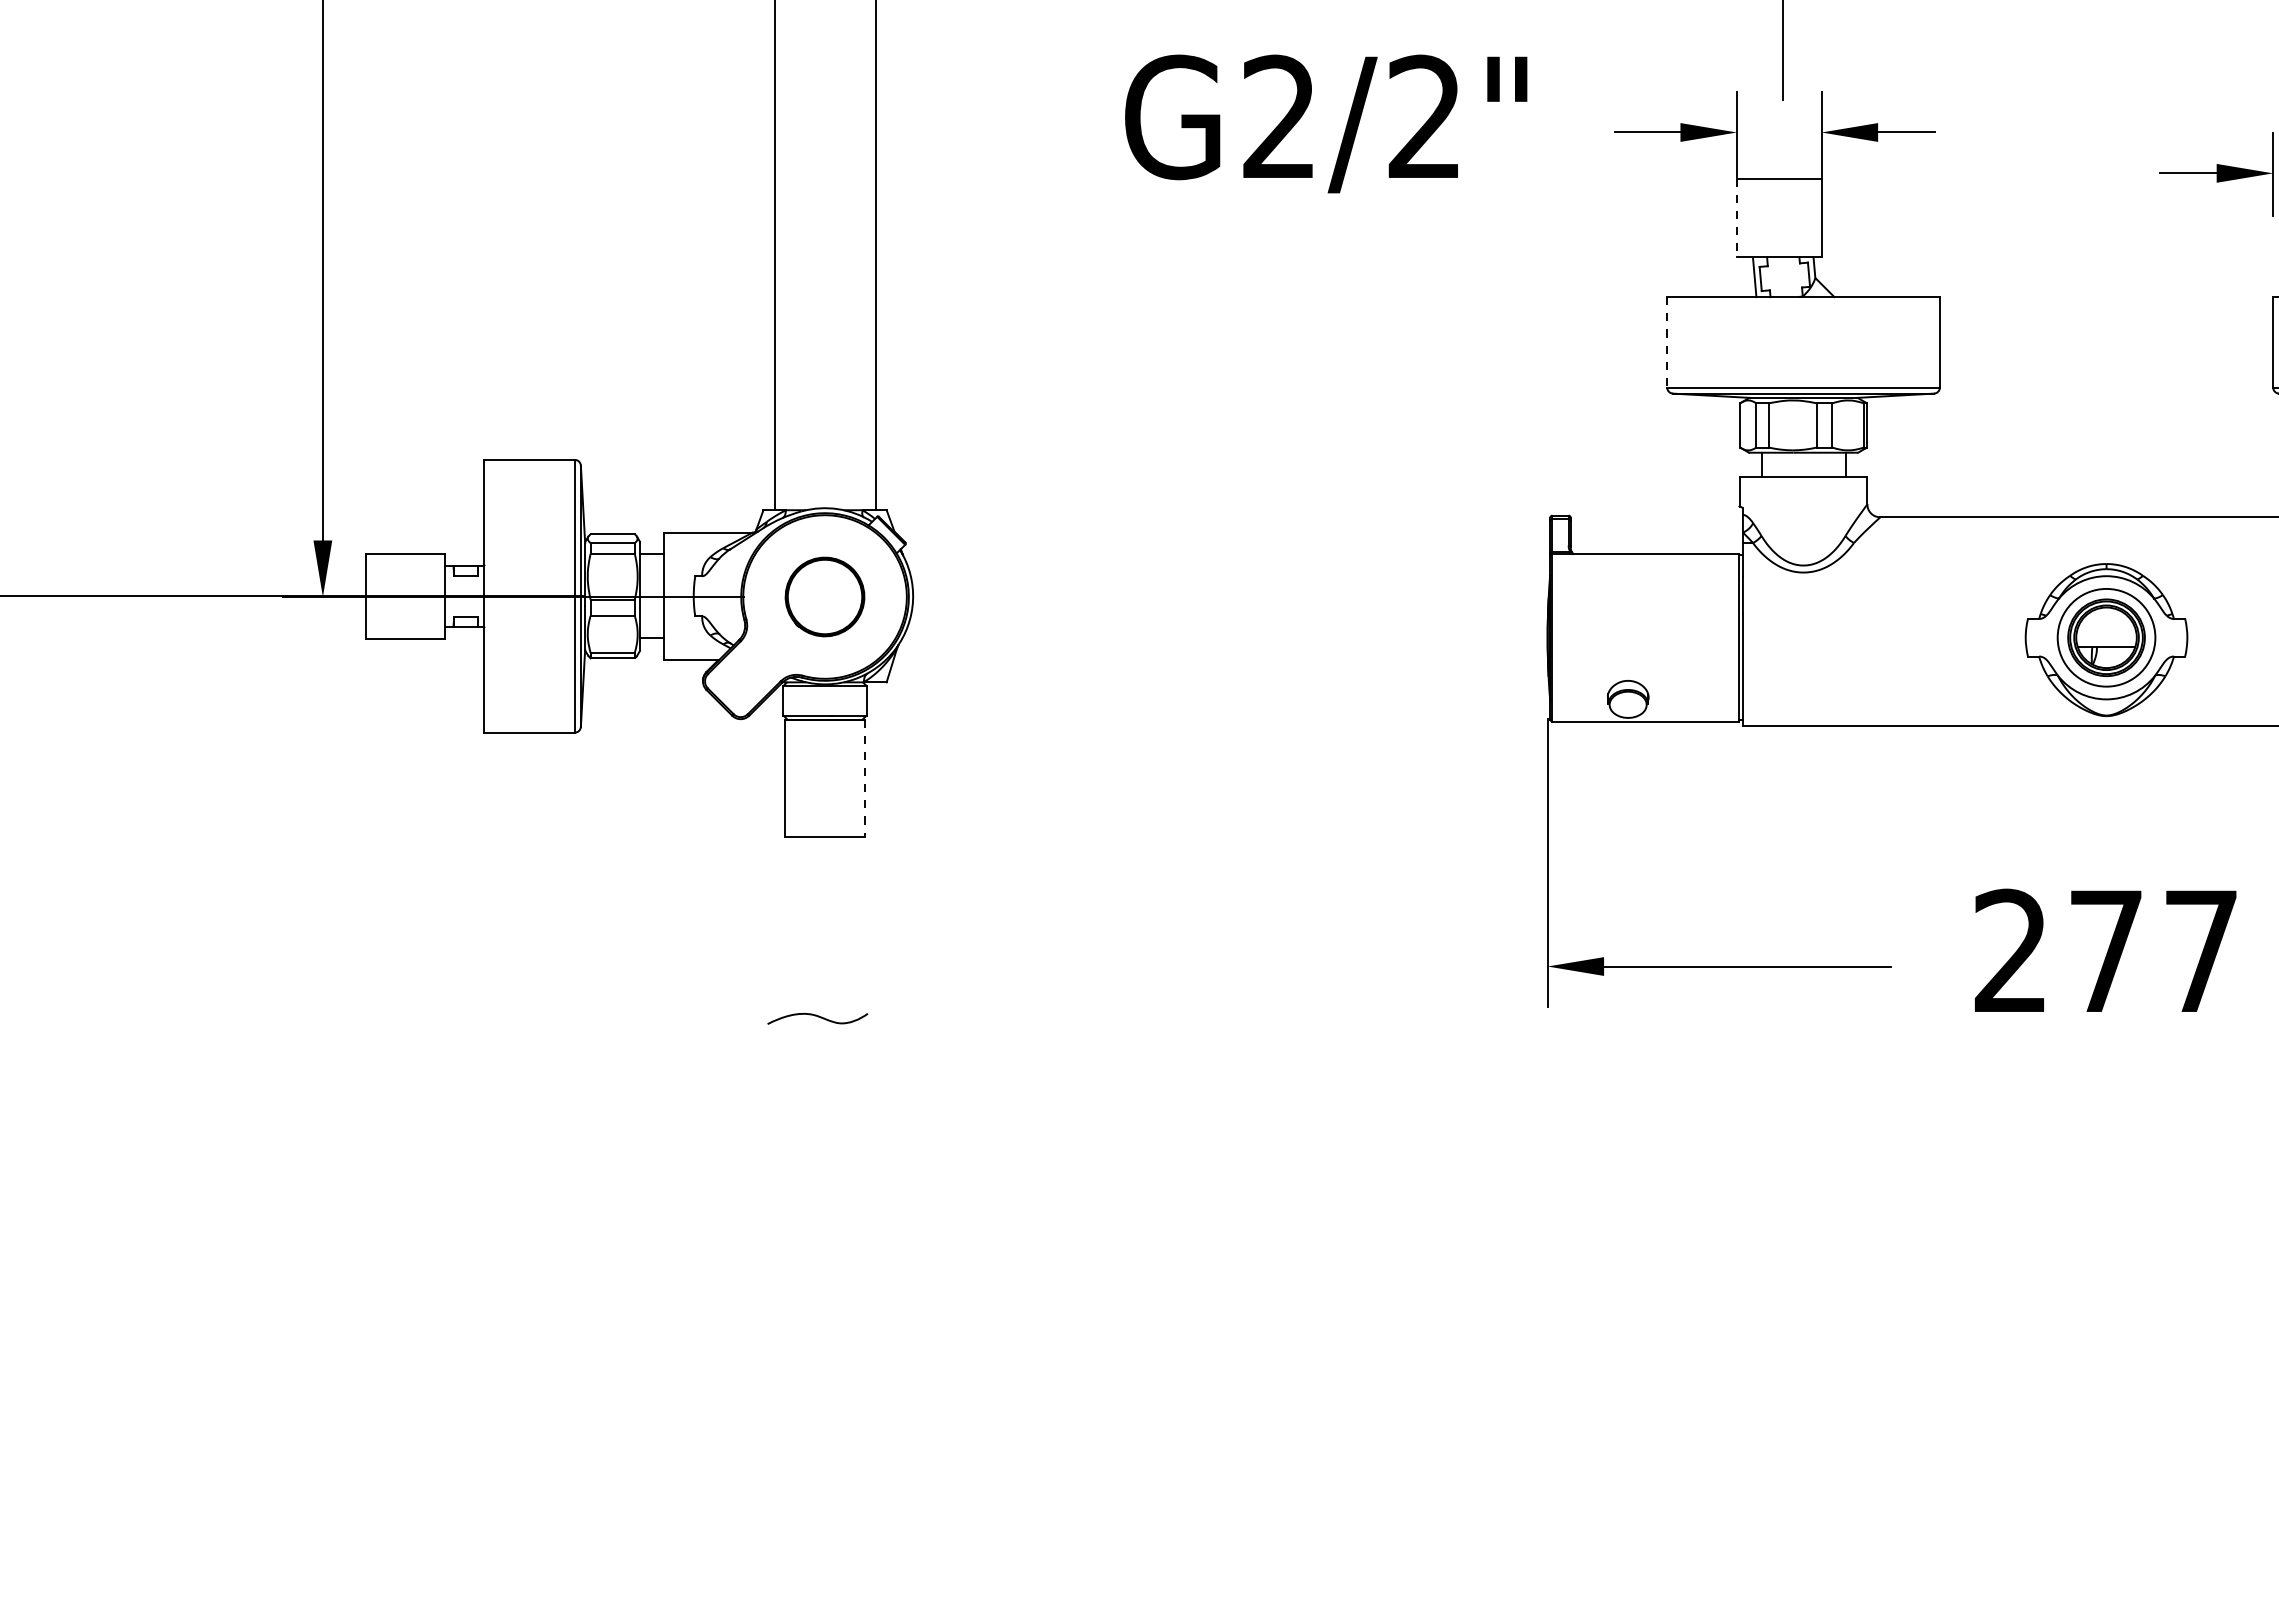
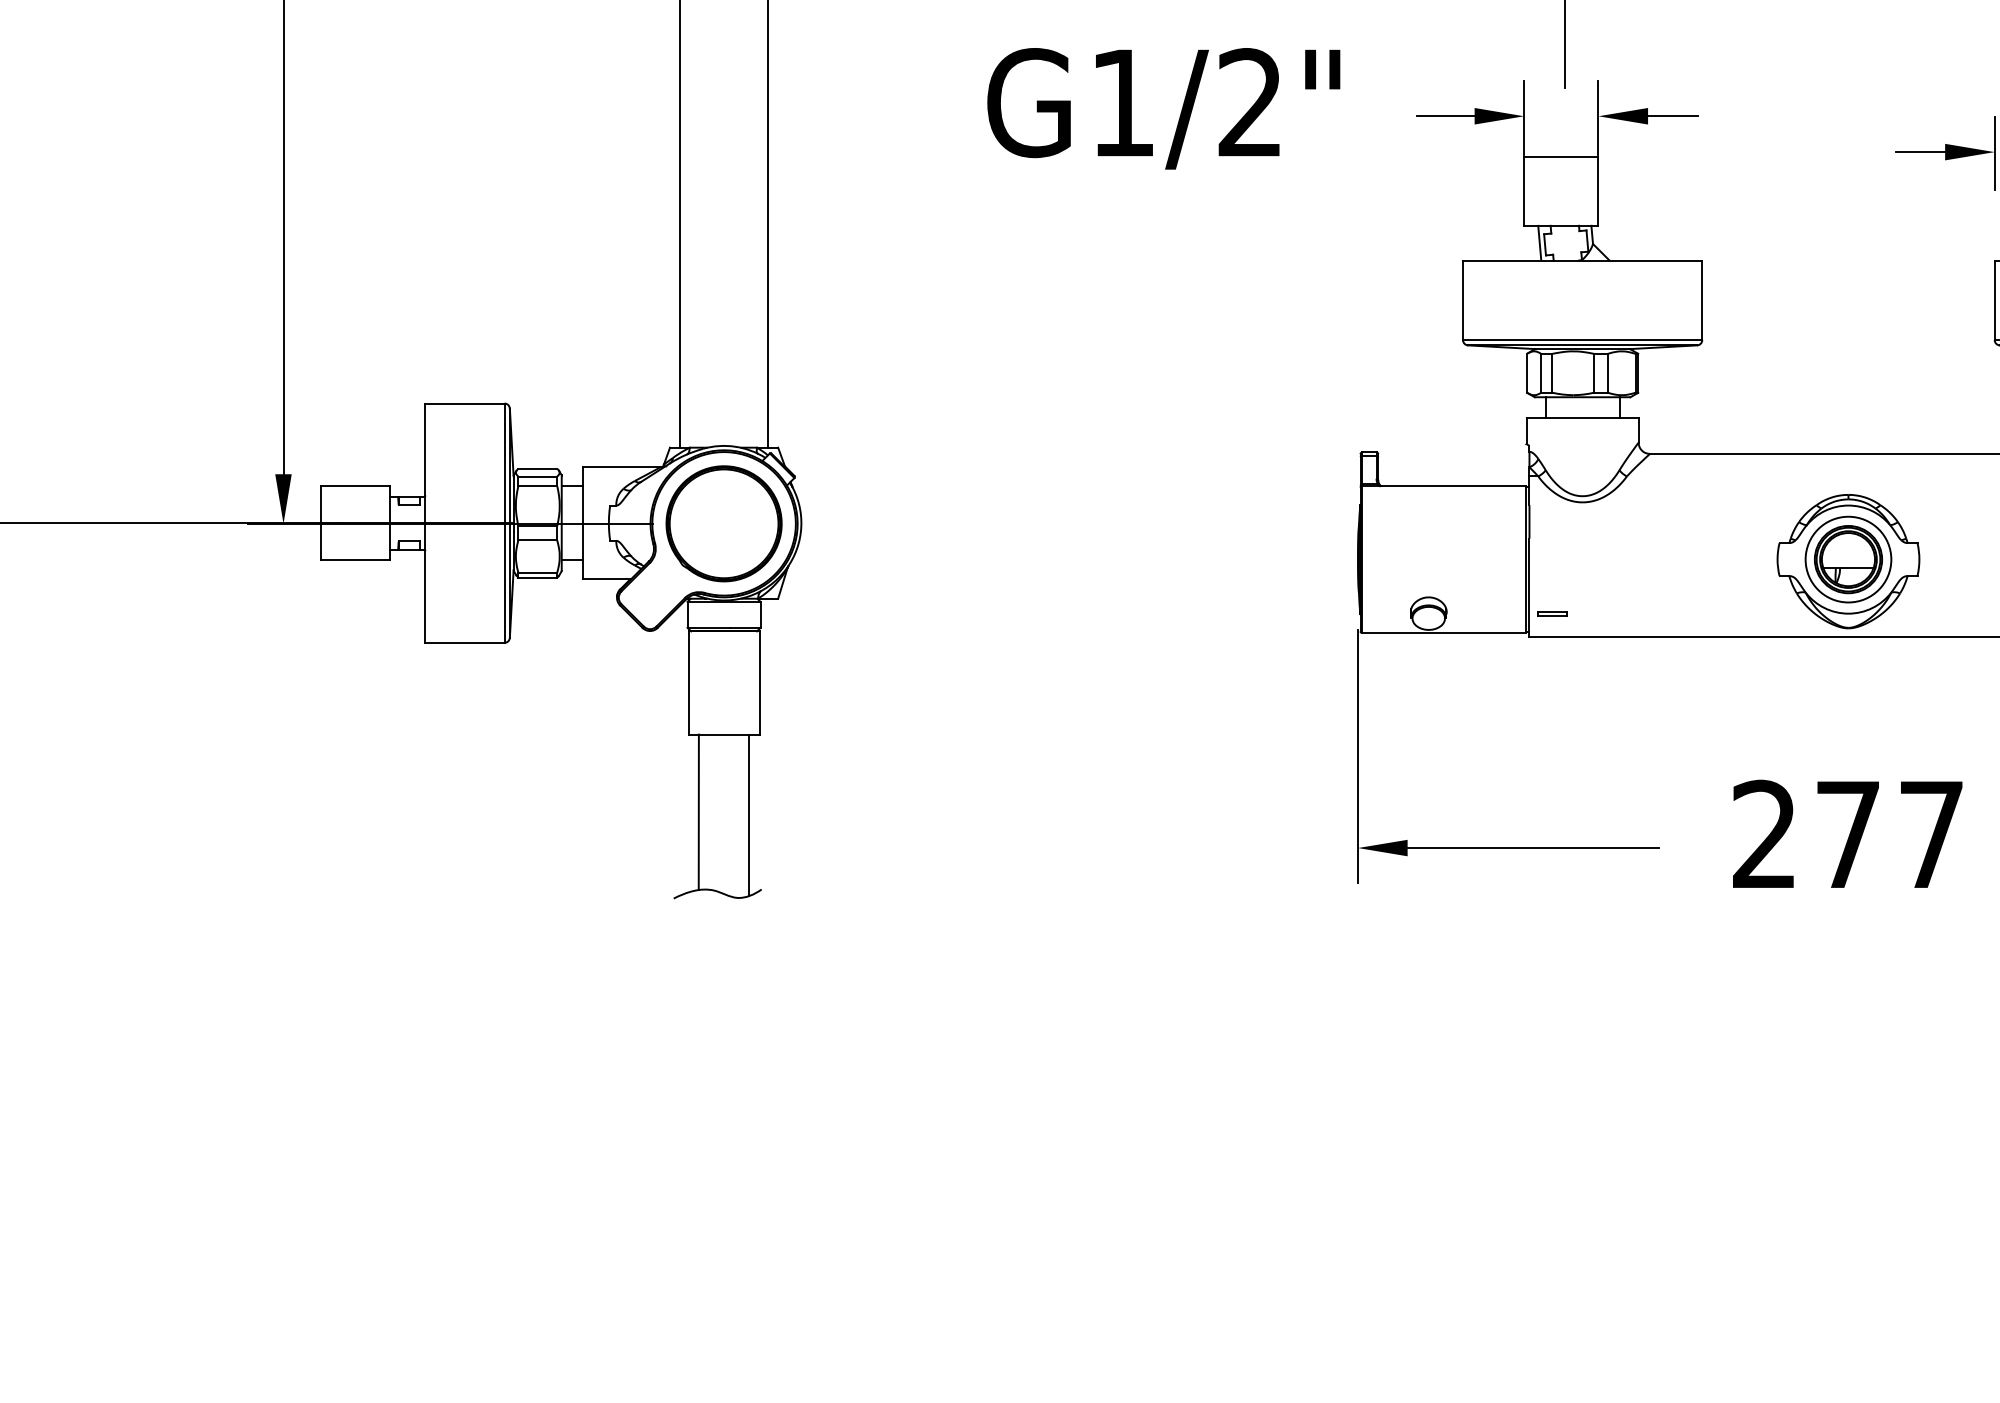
text: (1278, 115) -> (1121, 101), G2/2" -> G1/2"
line: (1736, 218) -> (1523, 191), dashed -> solid
line: (1667, 342) -> (1463, 300), dashed -> solid
part: (824, 596) -> (723, 523), size x1.67
part: (1768, 699) -> (1551, 613), added
line: (865, 778) -> (759, 683), dashed -> solid
line: (796, 925) -> (699, 812), added
line: (853, 929) -> (749, 815), added

